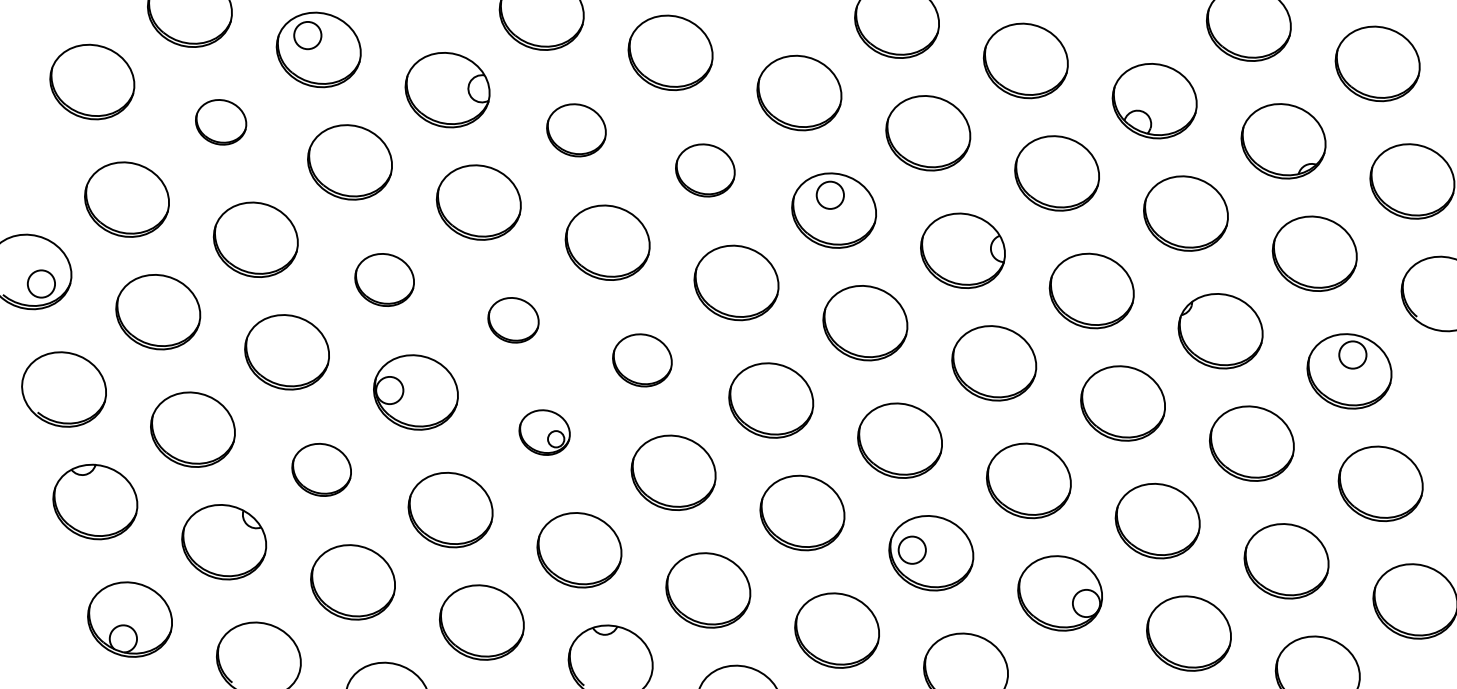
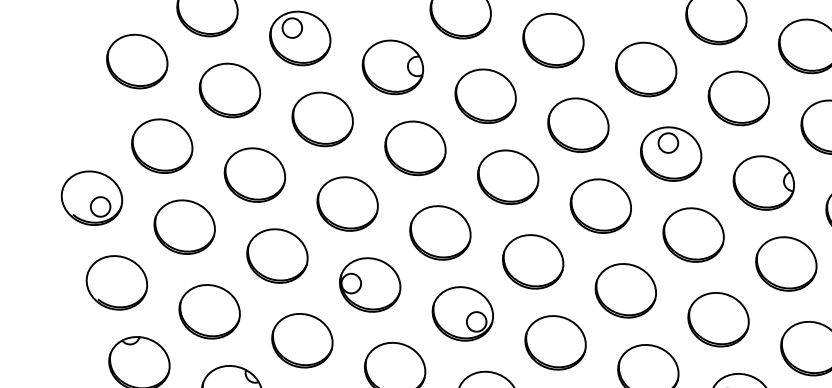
part: (220, 122) -> (229, 90), size x1.67
part: (576, 130) -> (485, 96), size x1.43
part: (705, 170) -> (578, 125), size x1.43
part: (384, 279) -> (347, 203), size x1.43
part: (513, 320) -> (440, 233), size x1.67
part: (642, 360) -> (533, 261), size x1.43
part: (544, 432) -> (462, 313), size x1.67
part: (321, 469) -> (302, 340), size x1.43

